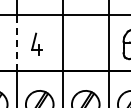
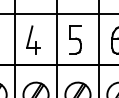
line: (17, 43) -> (15, 39), dashed -> solid
part: (36, 43) -> (33, 39), size x1.43
part: (83, 43) -> (75, 39), added

